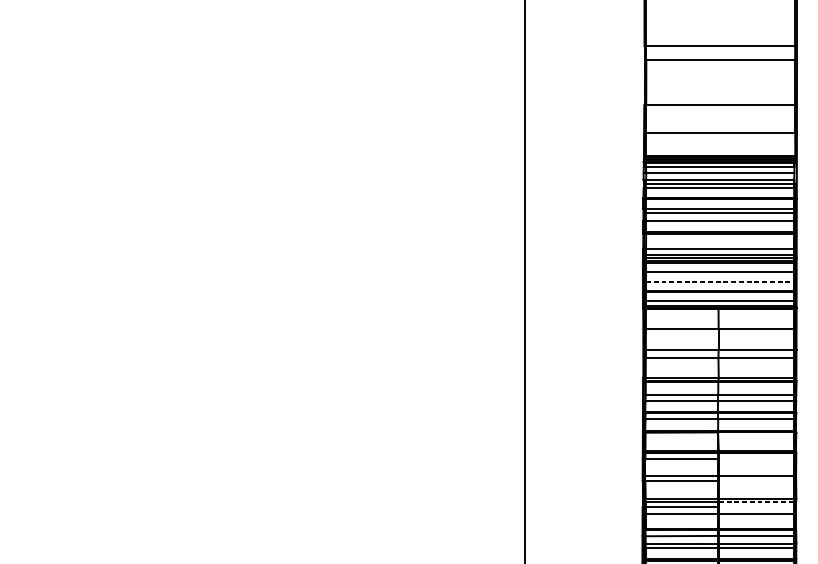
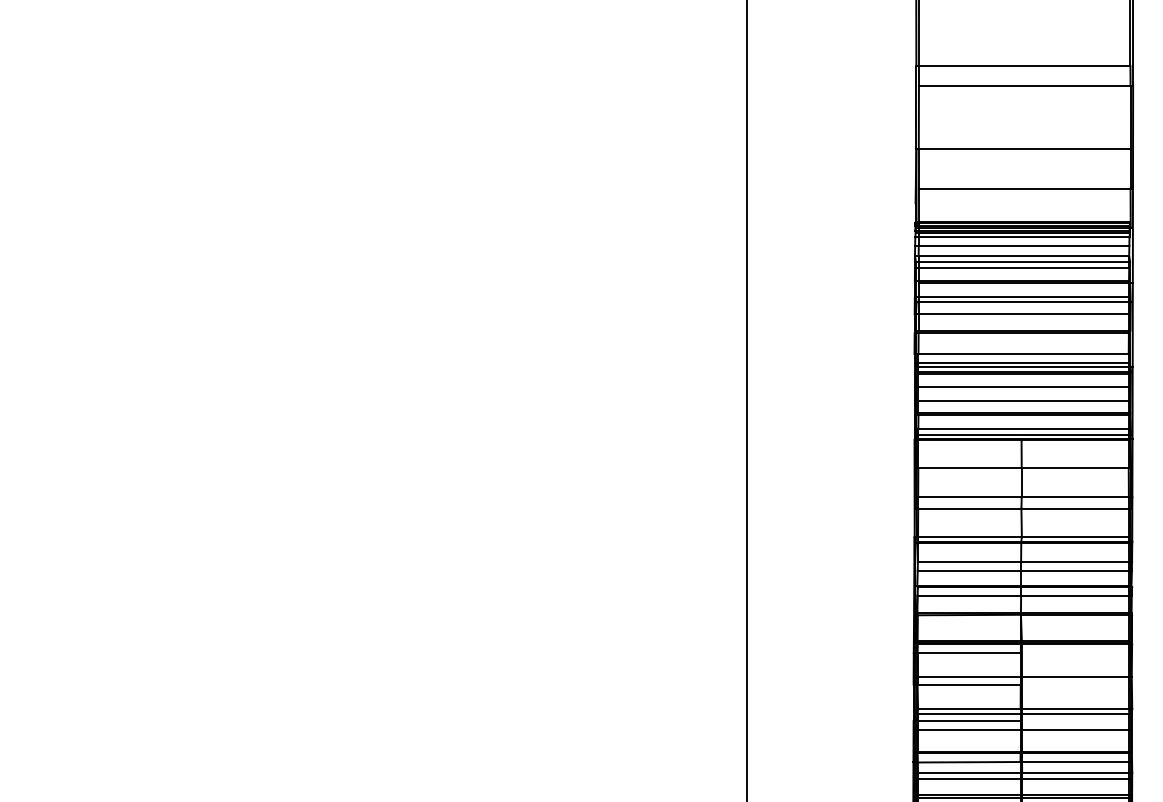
line: (720, 282) -> (1024, 401), dashed -> solid
line: (756, 501) -> (1075, 713), dashed -> solid

